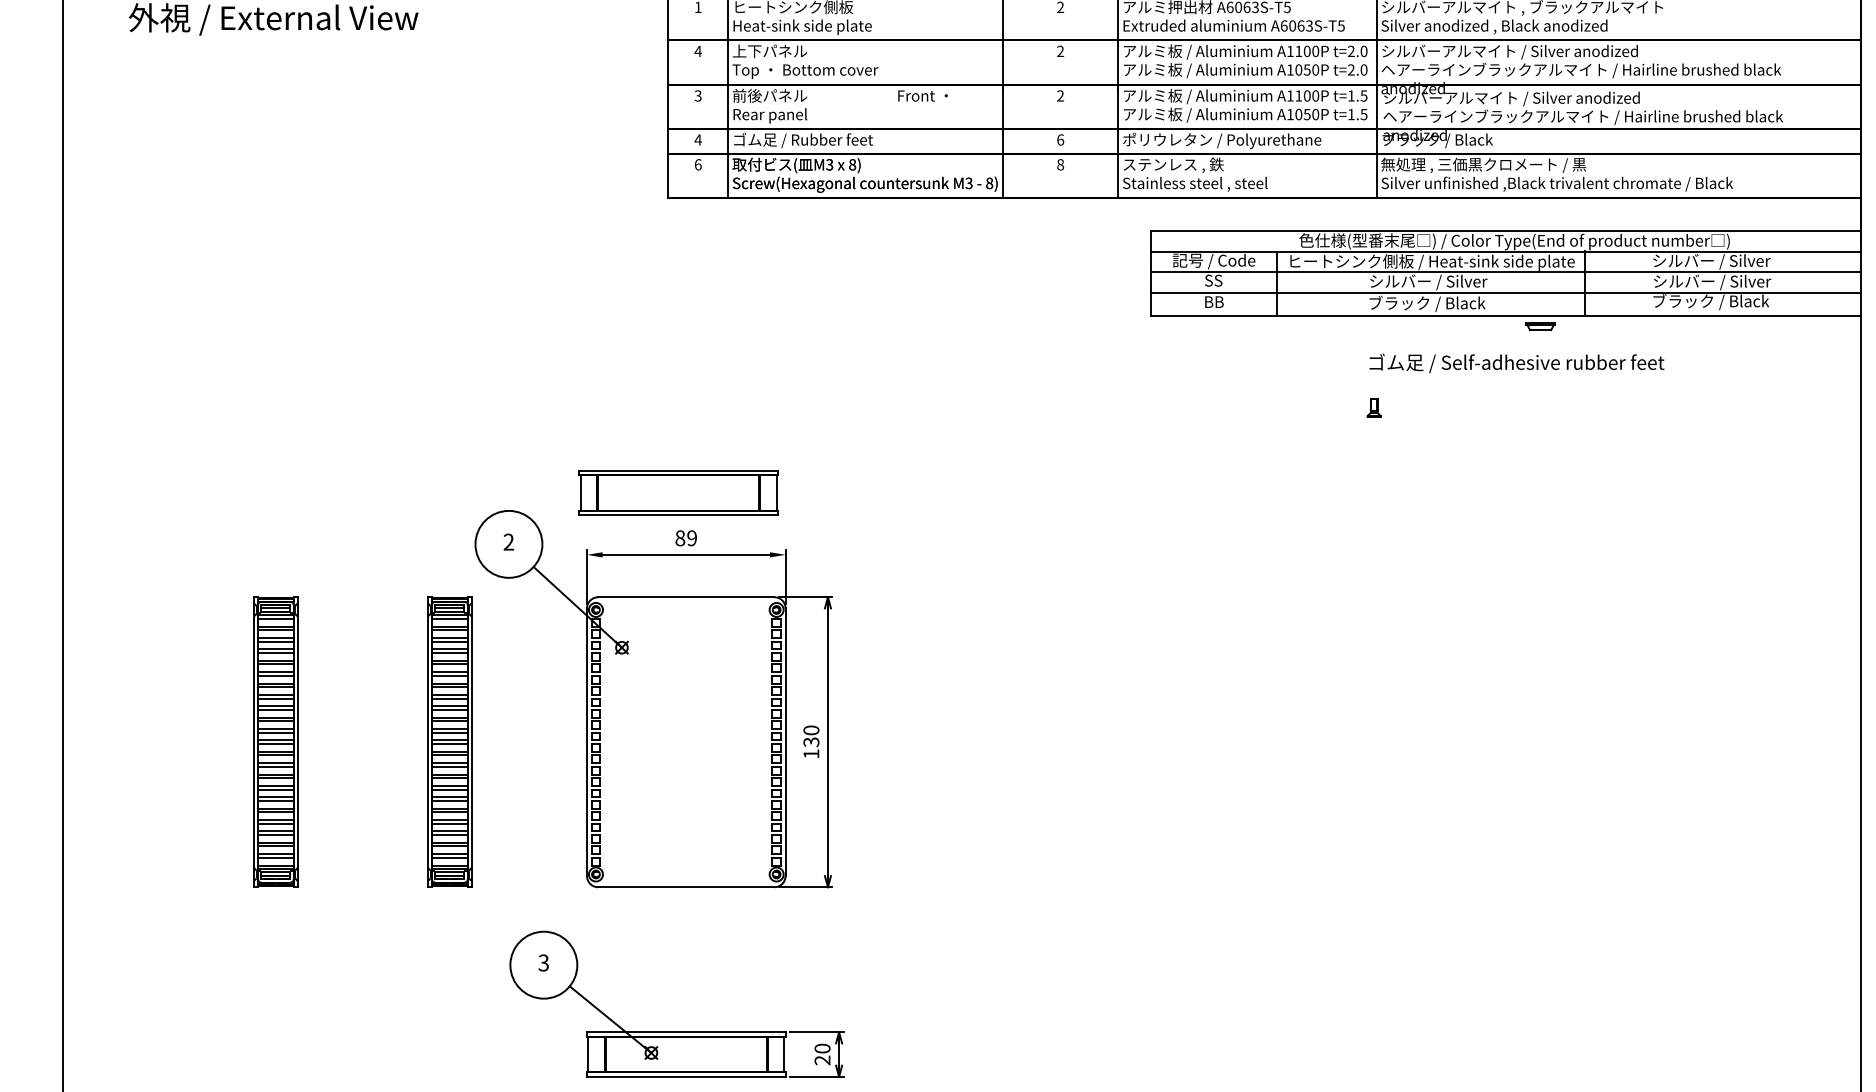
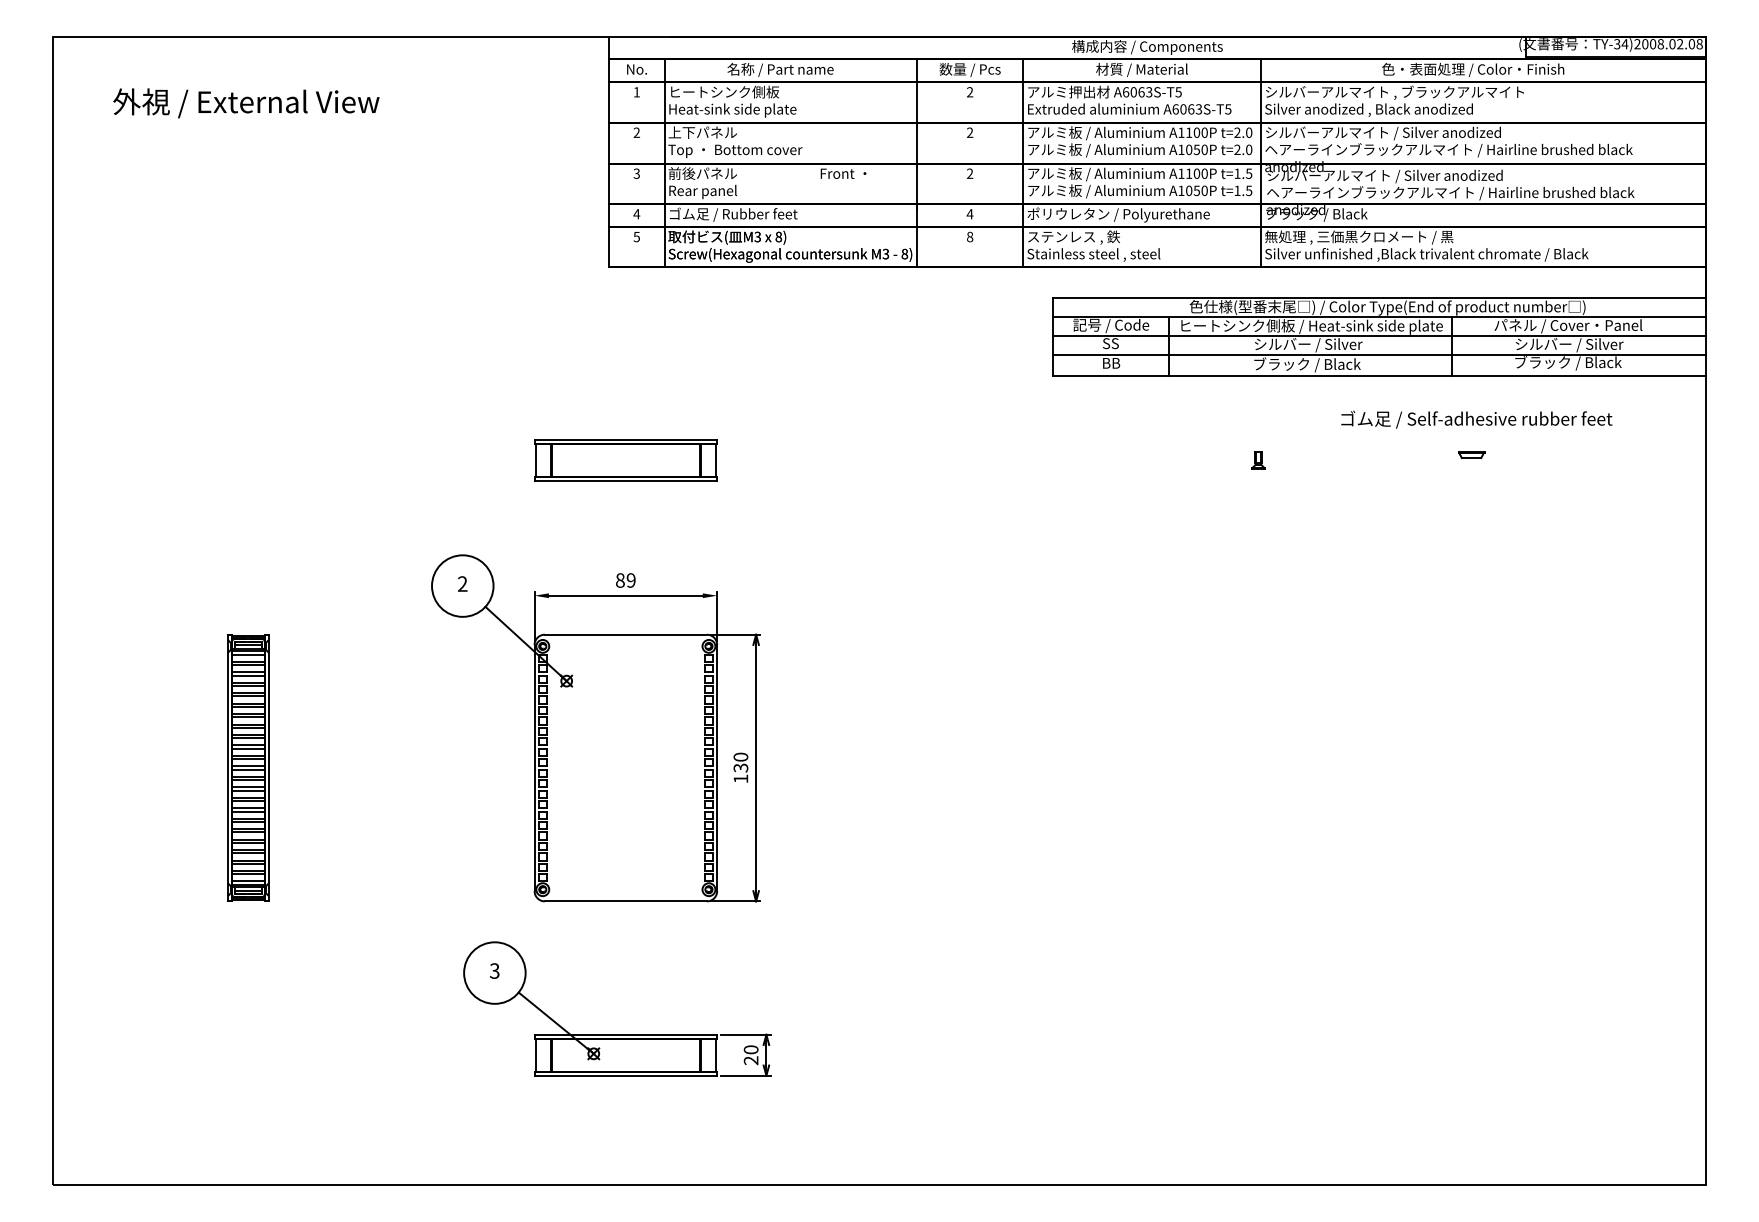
text: (697, 51) -> (636, 132), 4 -> 2
text: (1059, 140) -> (969, 214), 6 -> 4
text: (697, 164) -> (636, 236), 6 -> 5
text: (1711, 262) -> (1568, 326), シルバー / Silver -> パネル / Cover・Panel
part: (1540, 326) -> (1471, 454), moved
text: (1516, 363) -> (1476, 419), moved
part: (678, 492) -> (625, 460), moved
part: (449, 741) -> (408, 767), removed

